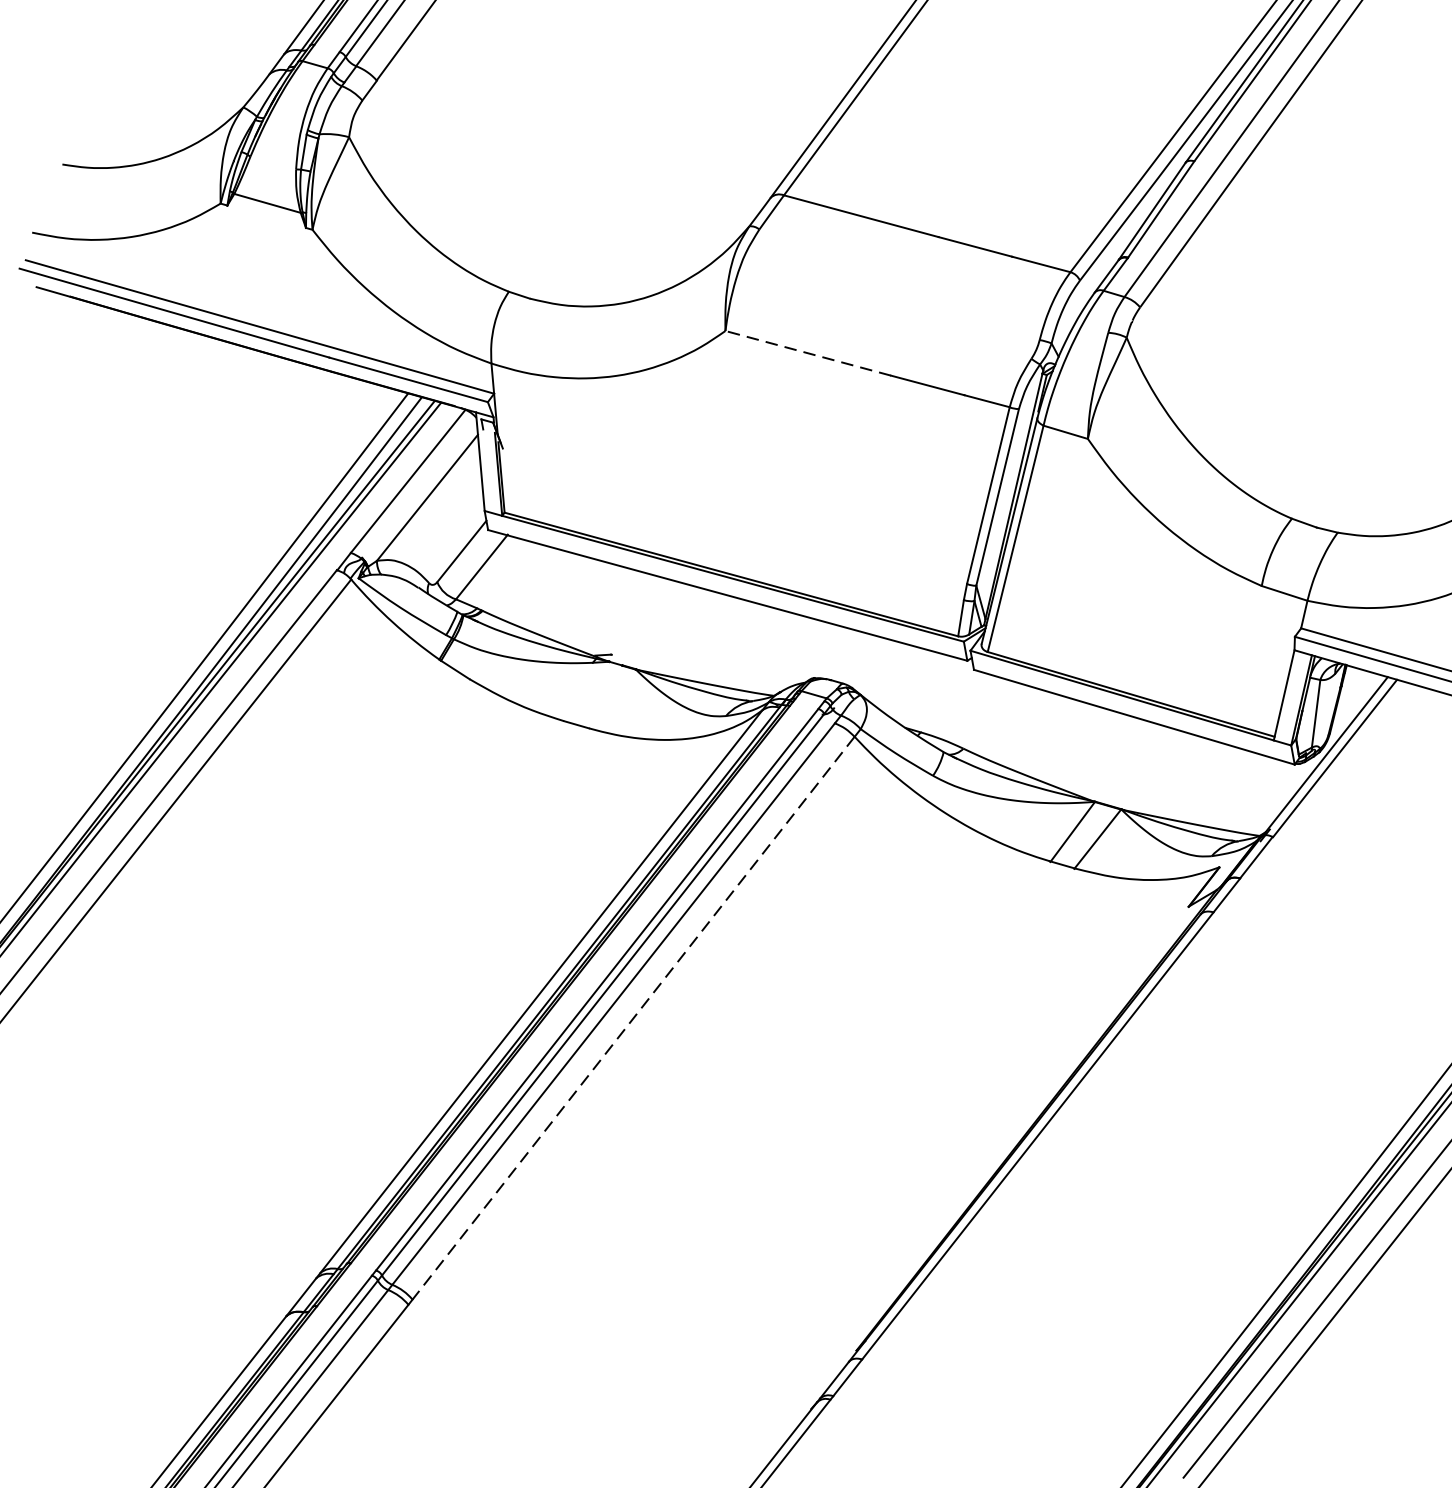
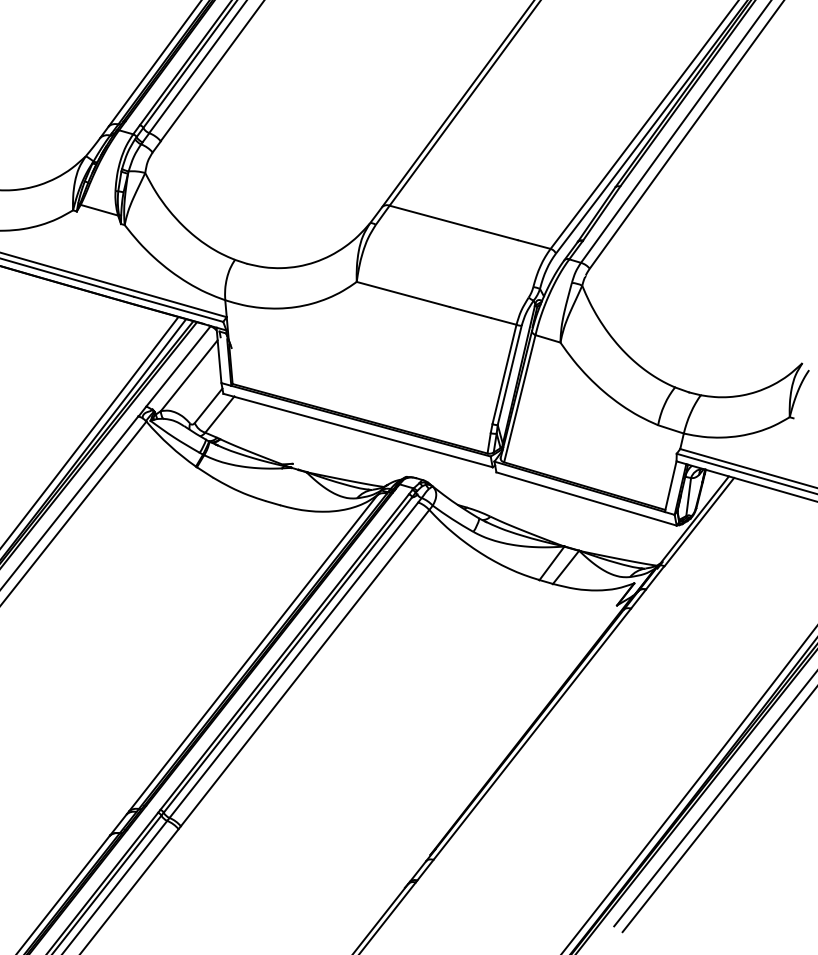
line: (806, 353) -> (402, 294), dashed -> solid
line: (632, 1018) -> (304, 668), dashed -> solid

